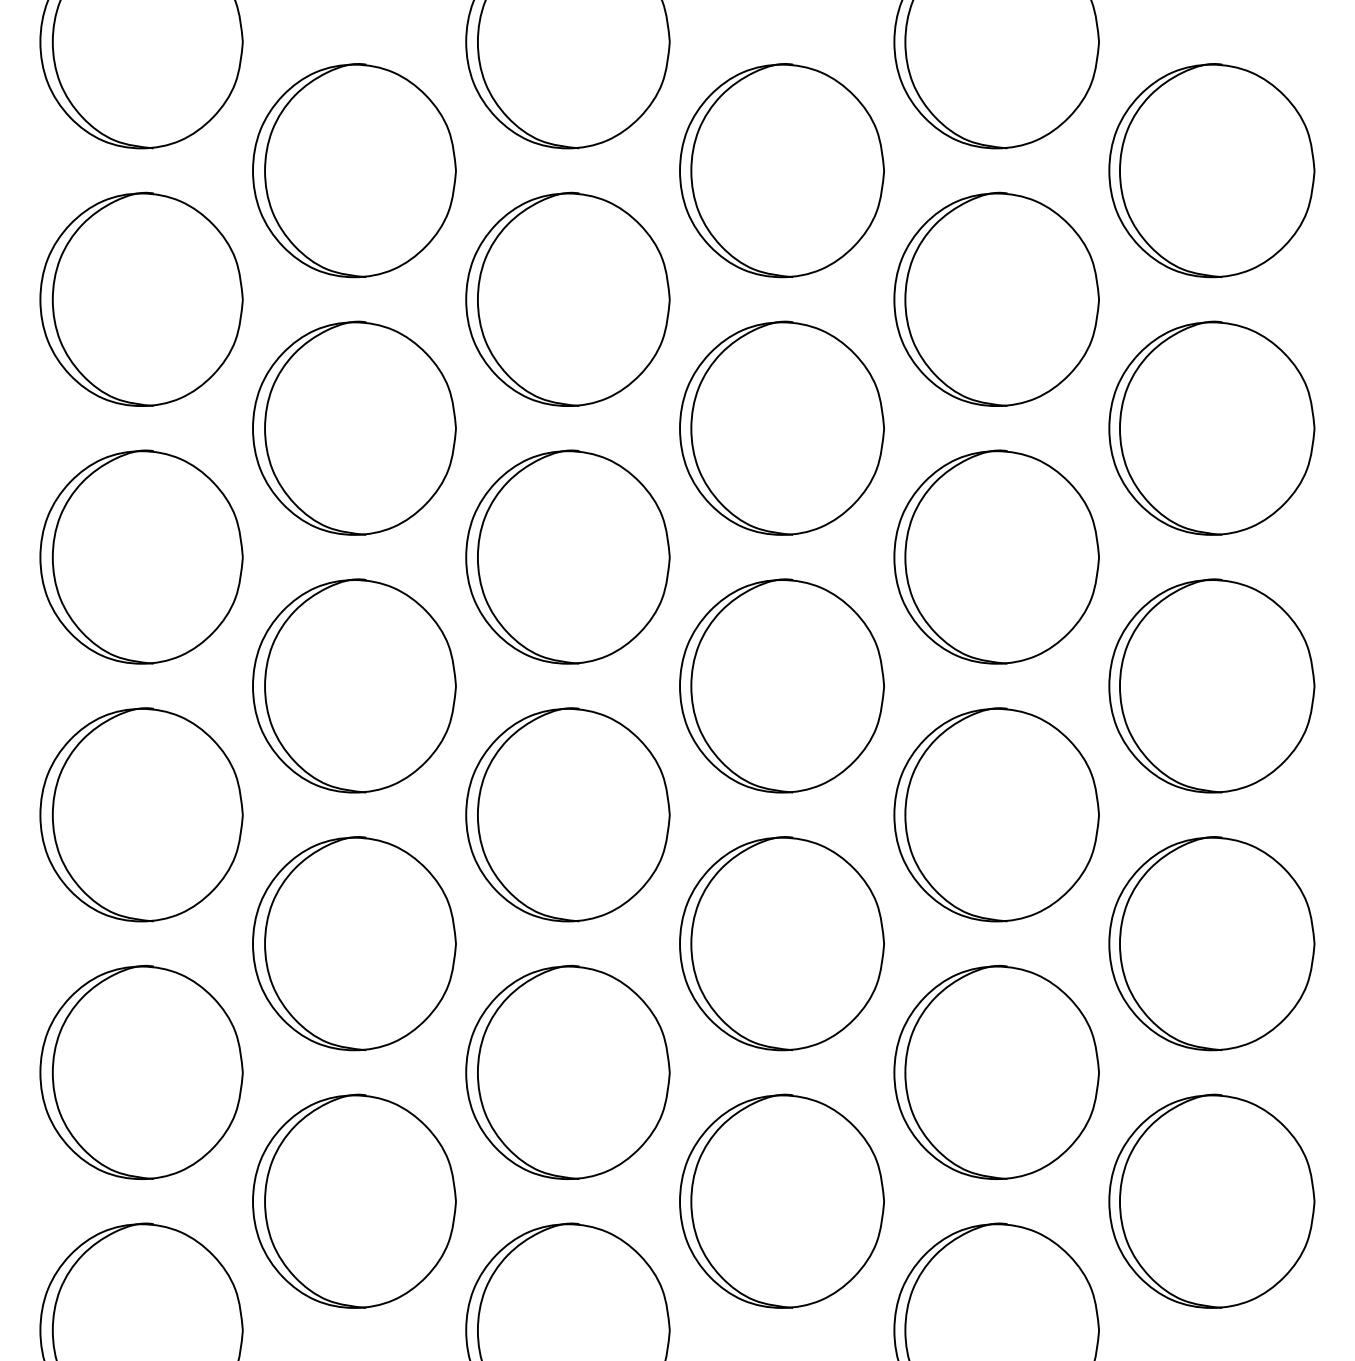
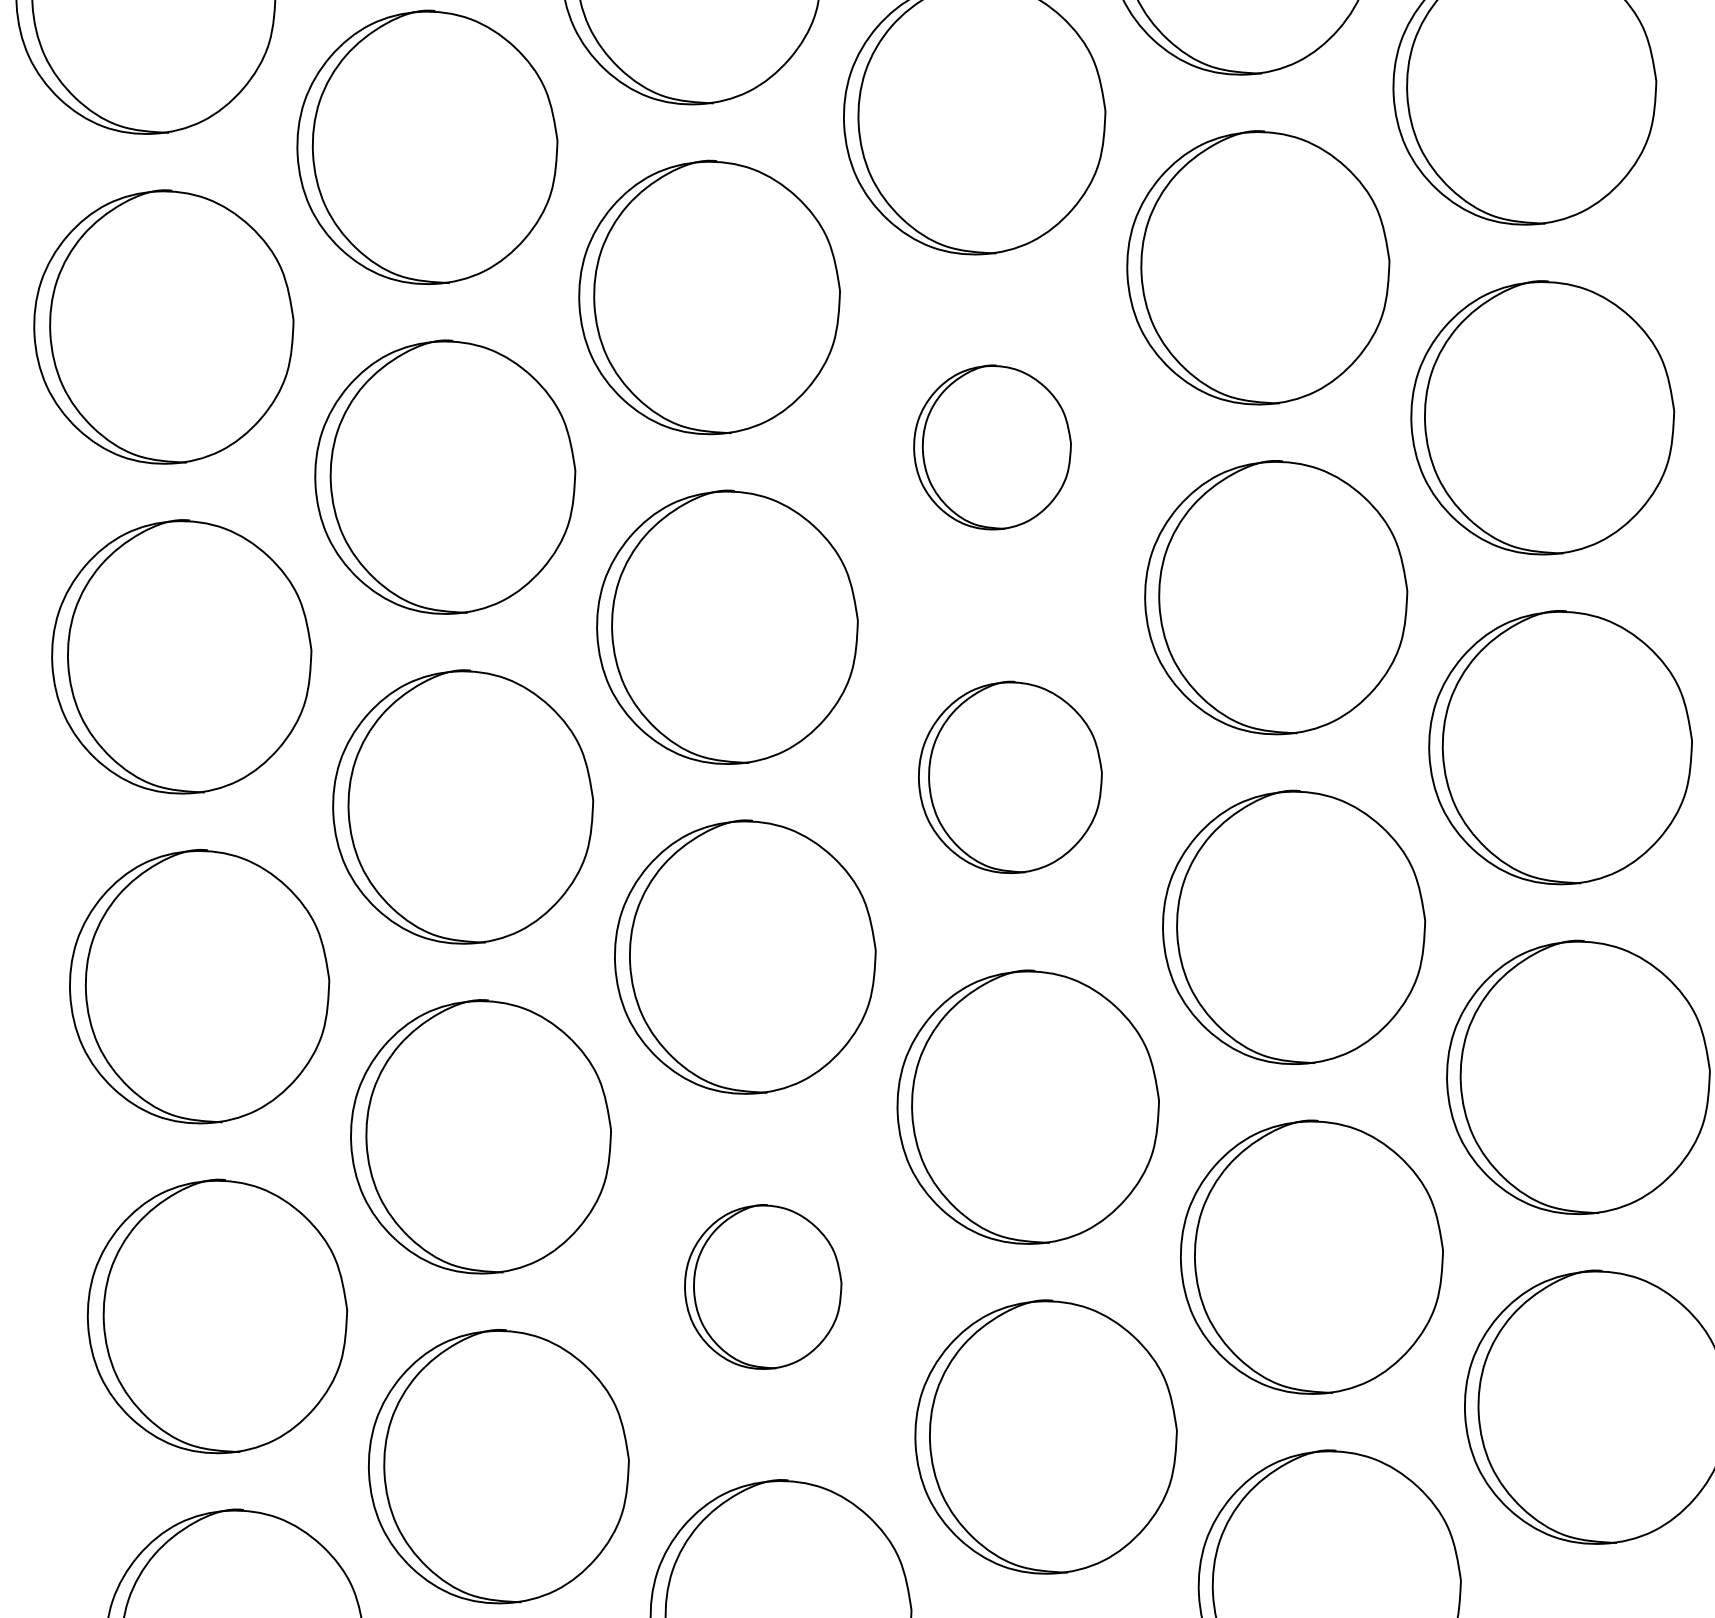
part: (781, 427) -> (991, 446), size x0.6
part: (781, 685) -> (1009, 776), size x0.7
part: (567, 1072) -> (762, 1287), size x0.6

